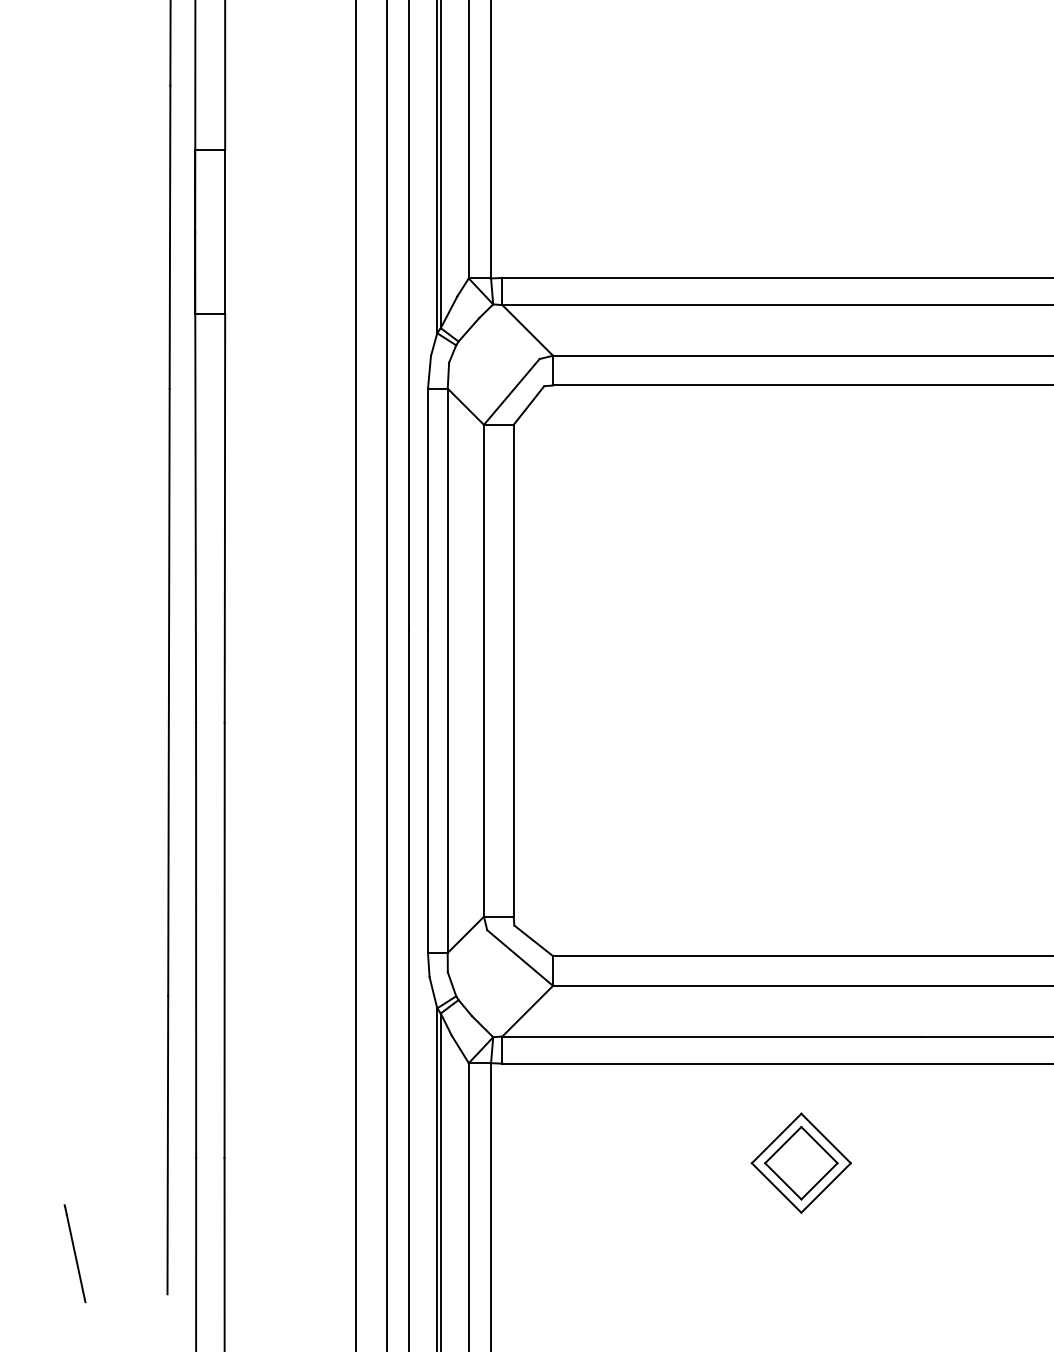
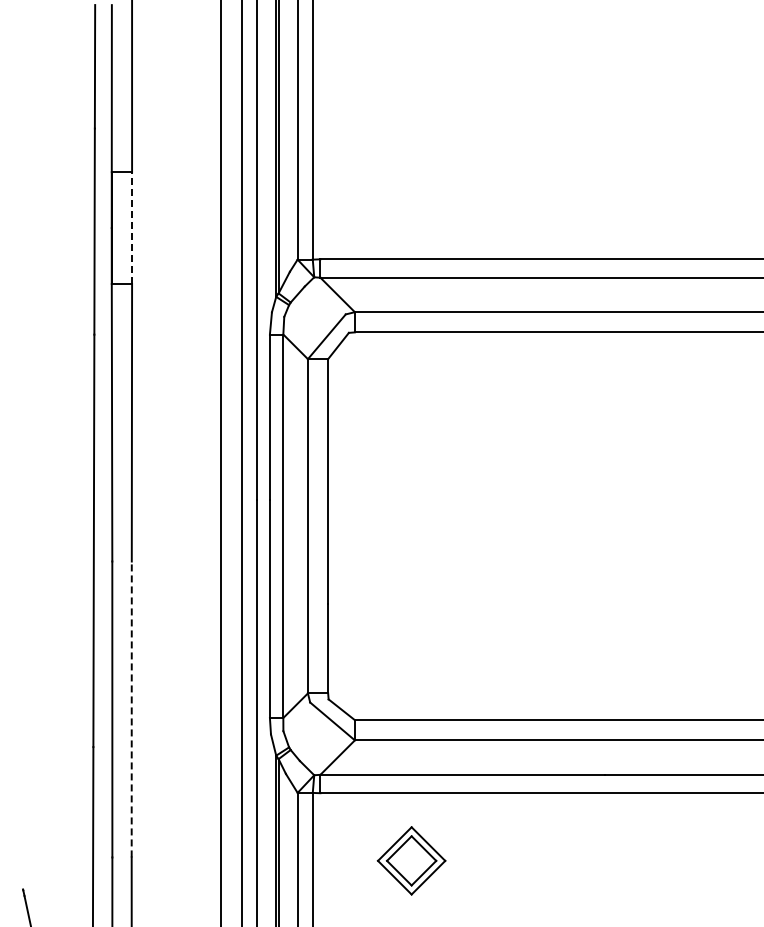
line: (225, 232) -> (132, 228), solid -> dashed
line: (224, 940) -> (131, 709), solid -> dashed
part: (801, 1162) -> (411, 860), moved

